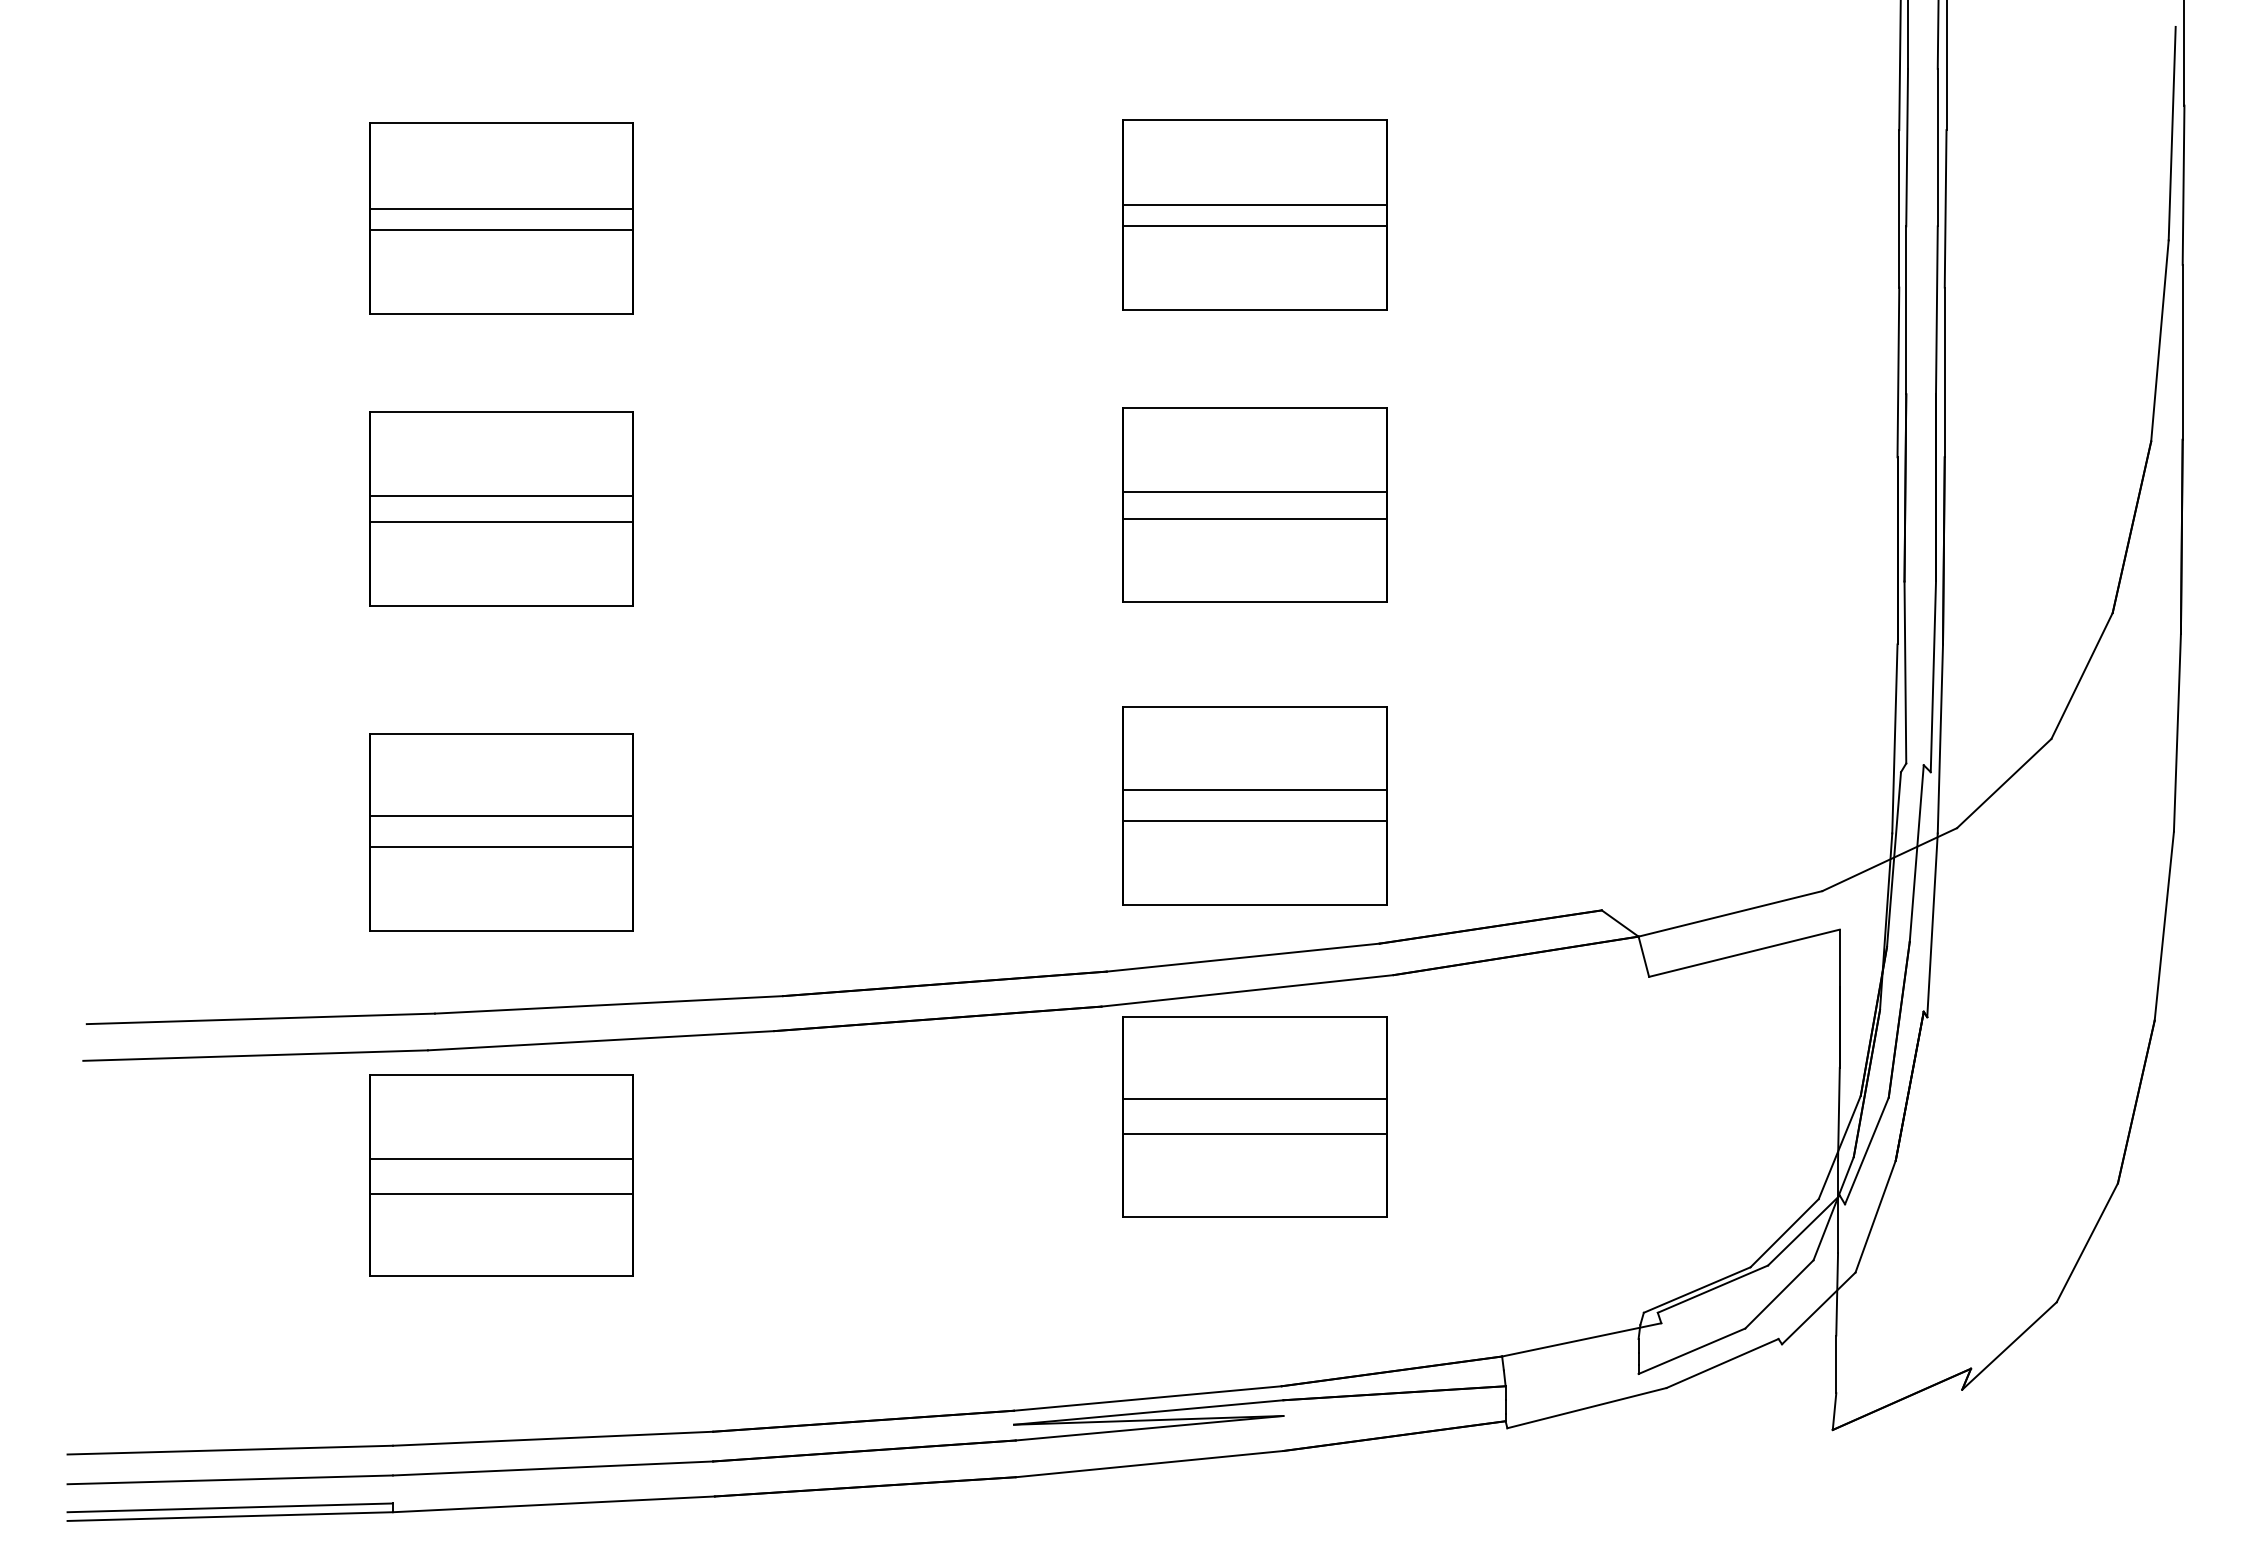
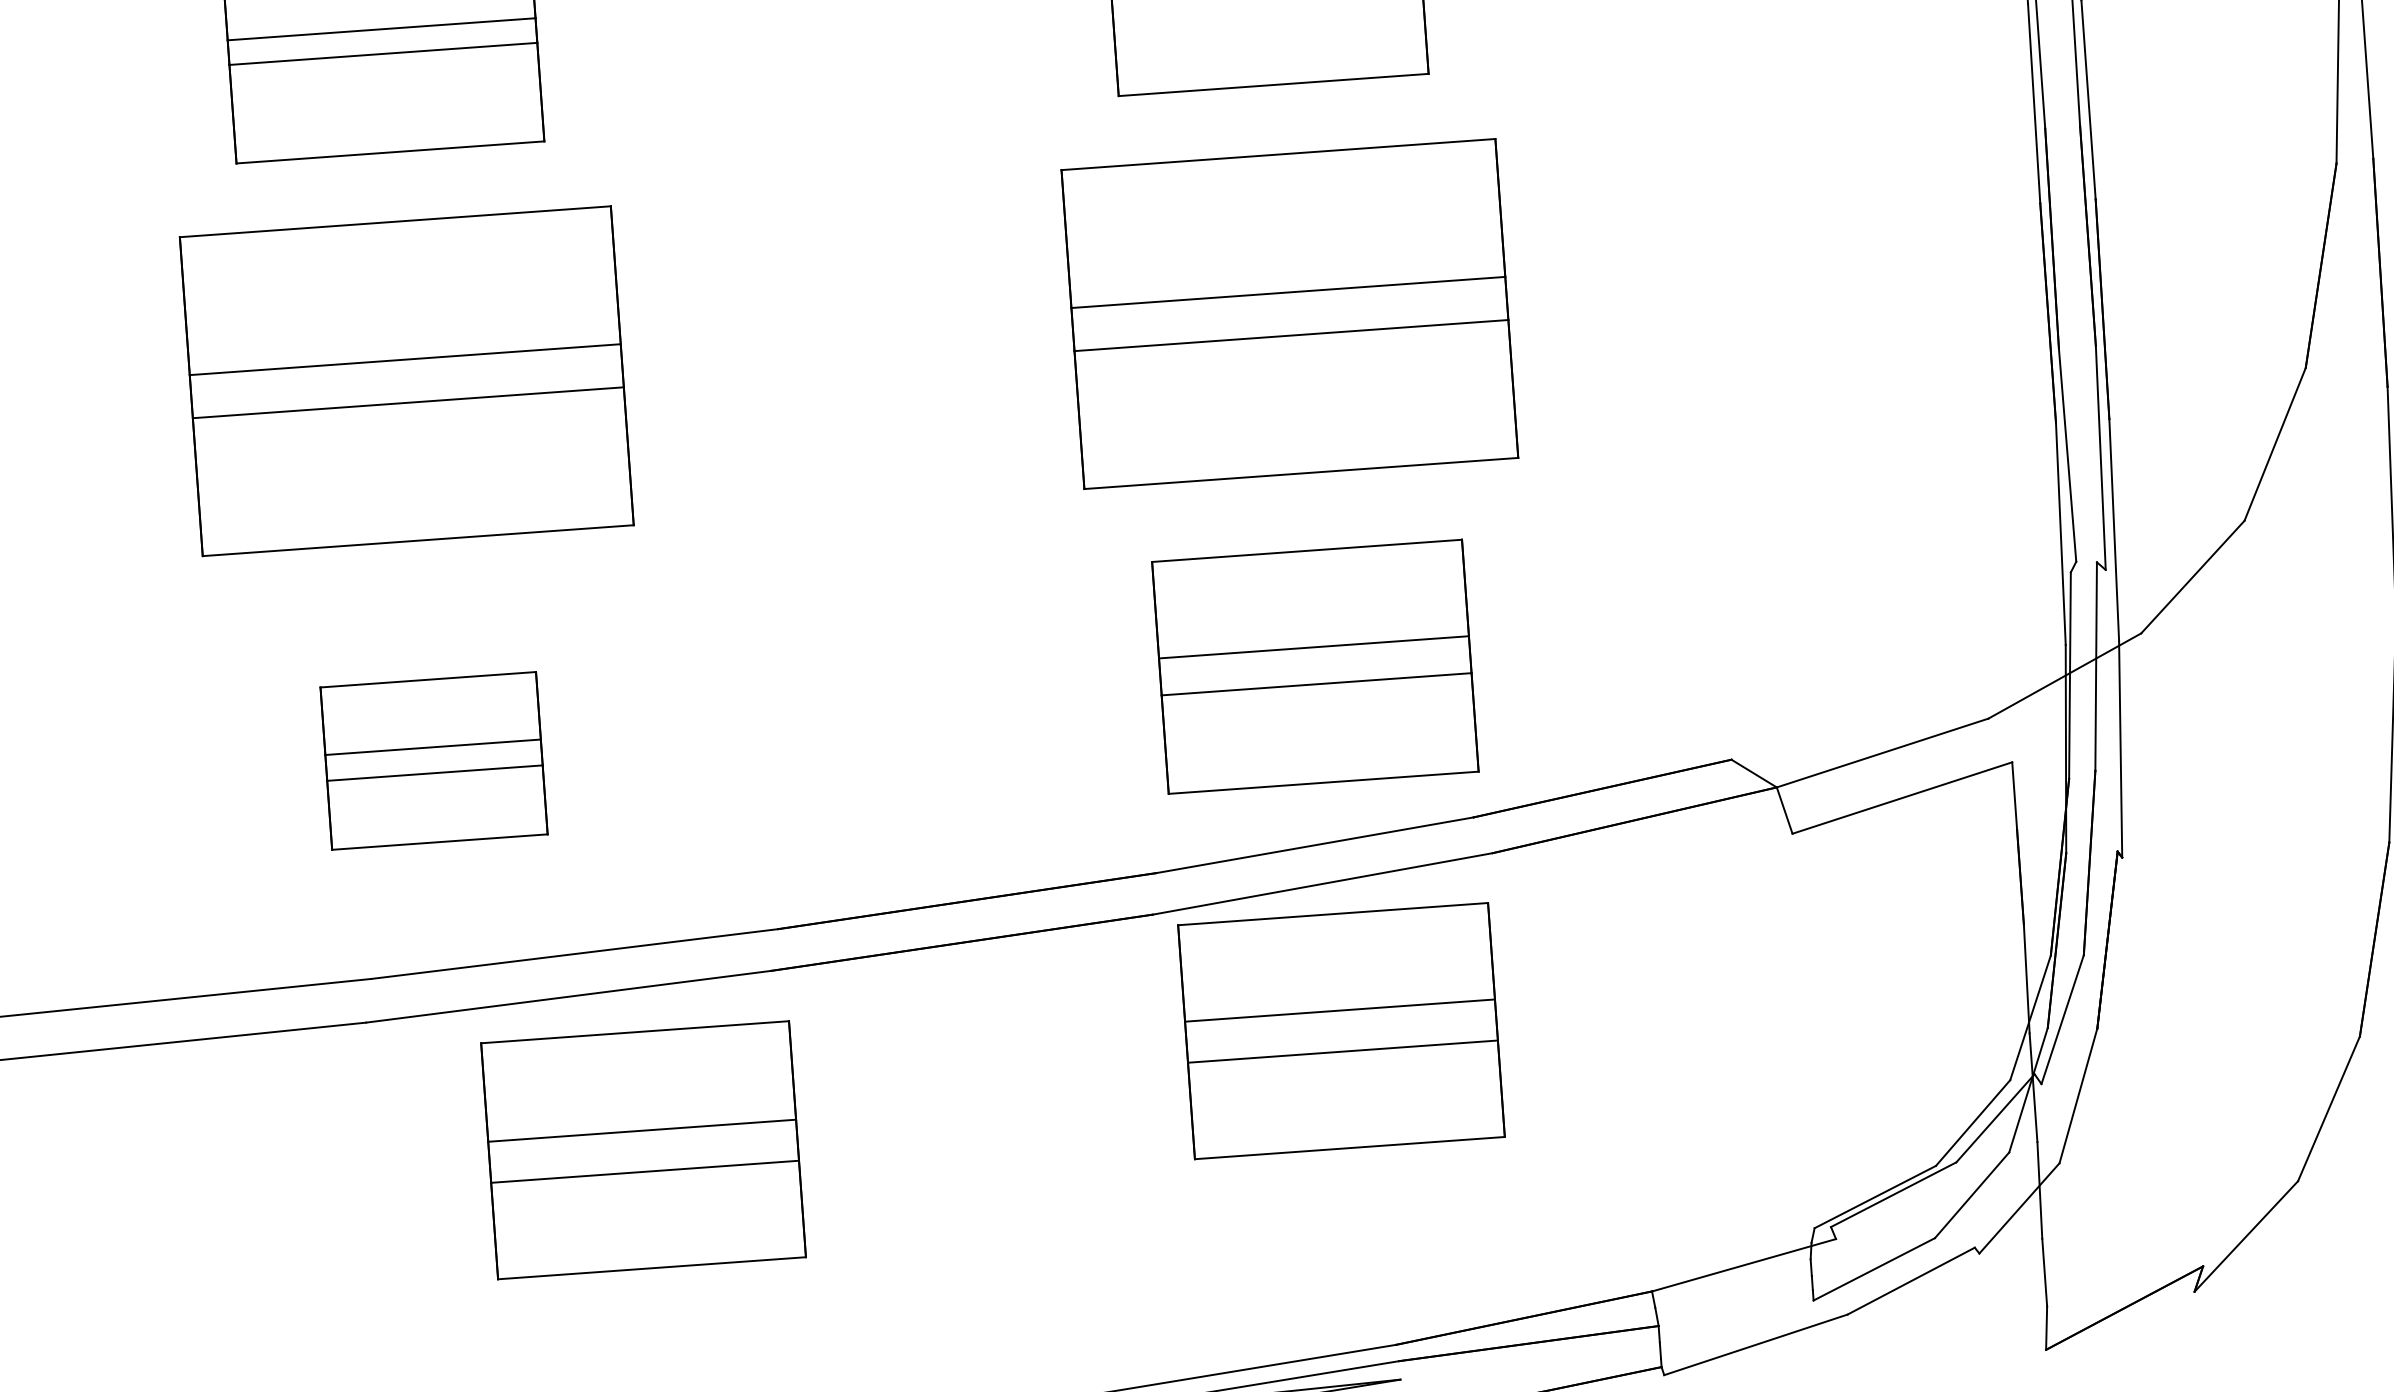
part: (1254, 504) -> (1289, 312), size x1.4
part: (501, 508) -> (406, 380), size x1.4
part: (501, 832) -> (434, 760), size x0.7
part: (501, 1175) -> (643, 1150), moved

